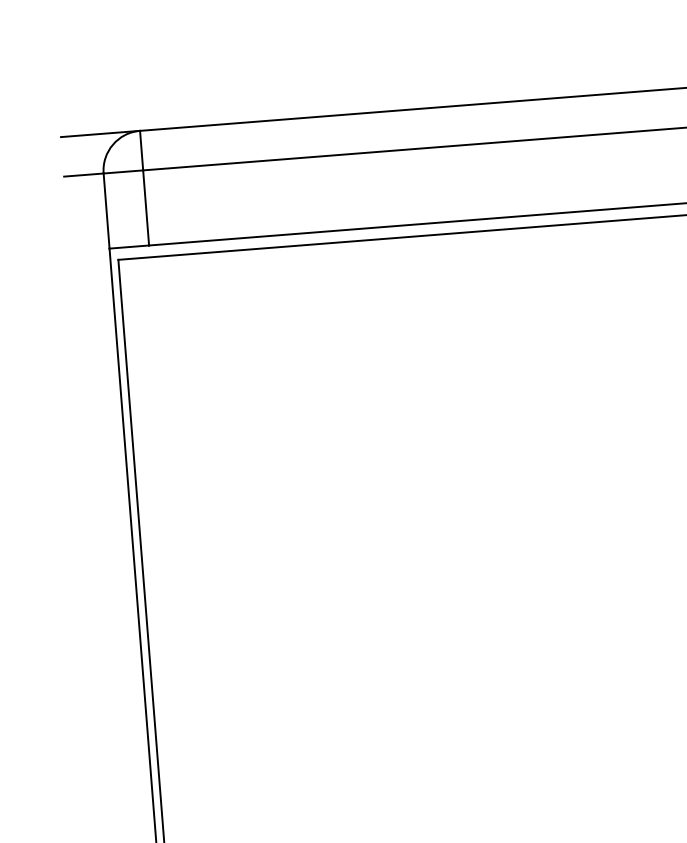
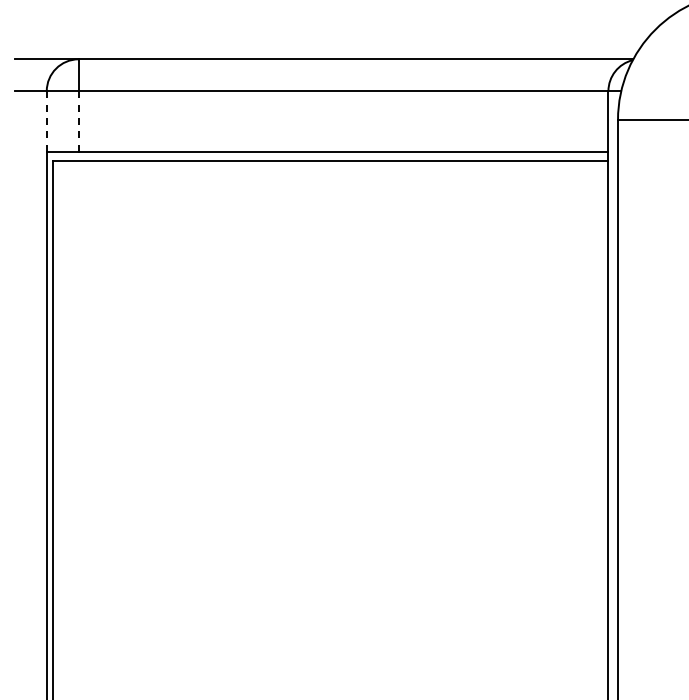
line: (145, 209) -> (78, 122), solid -> dashed
line: (106, 211) -> (46, 121), solid -> dashed

